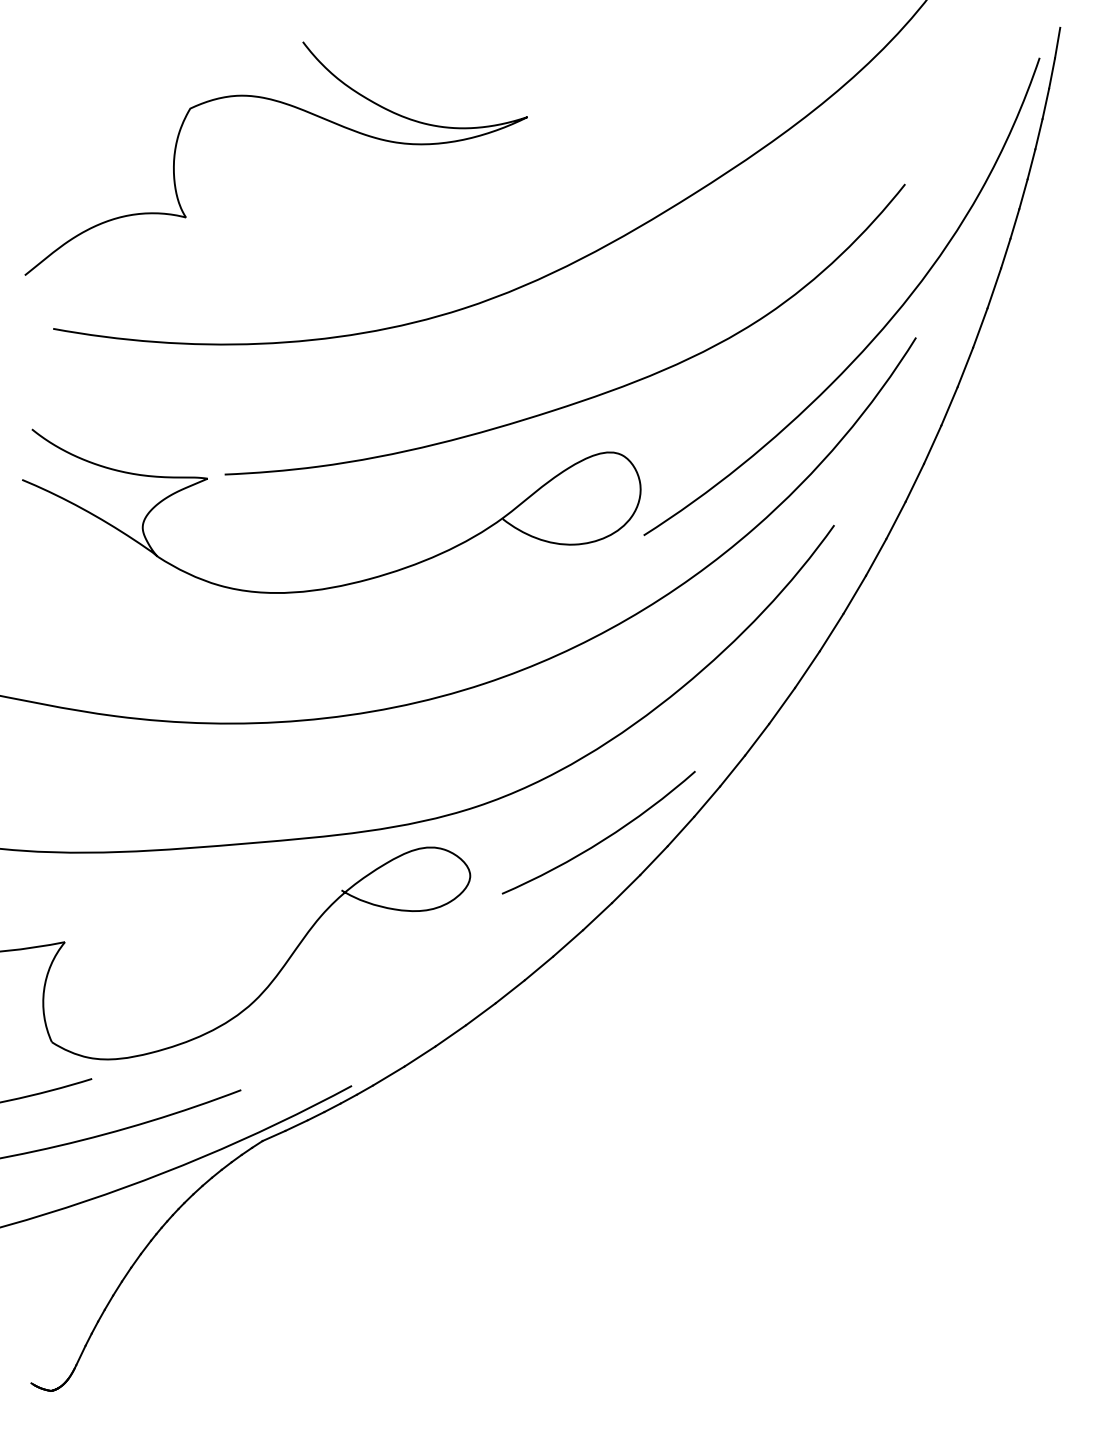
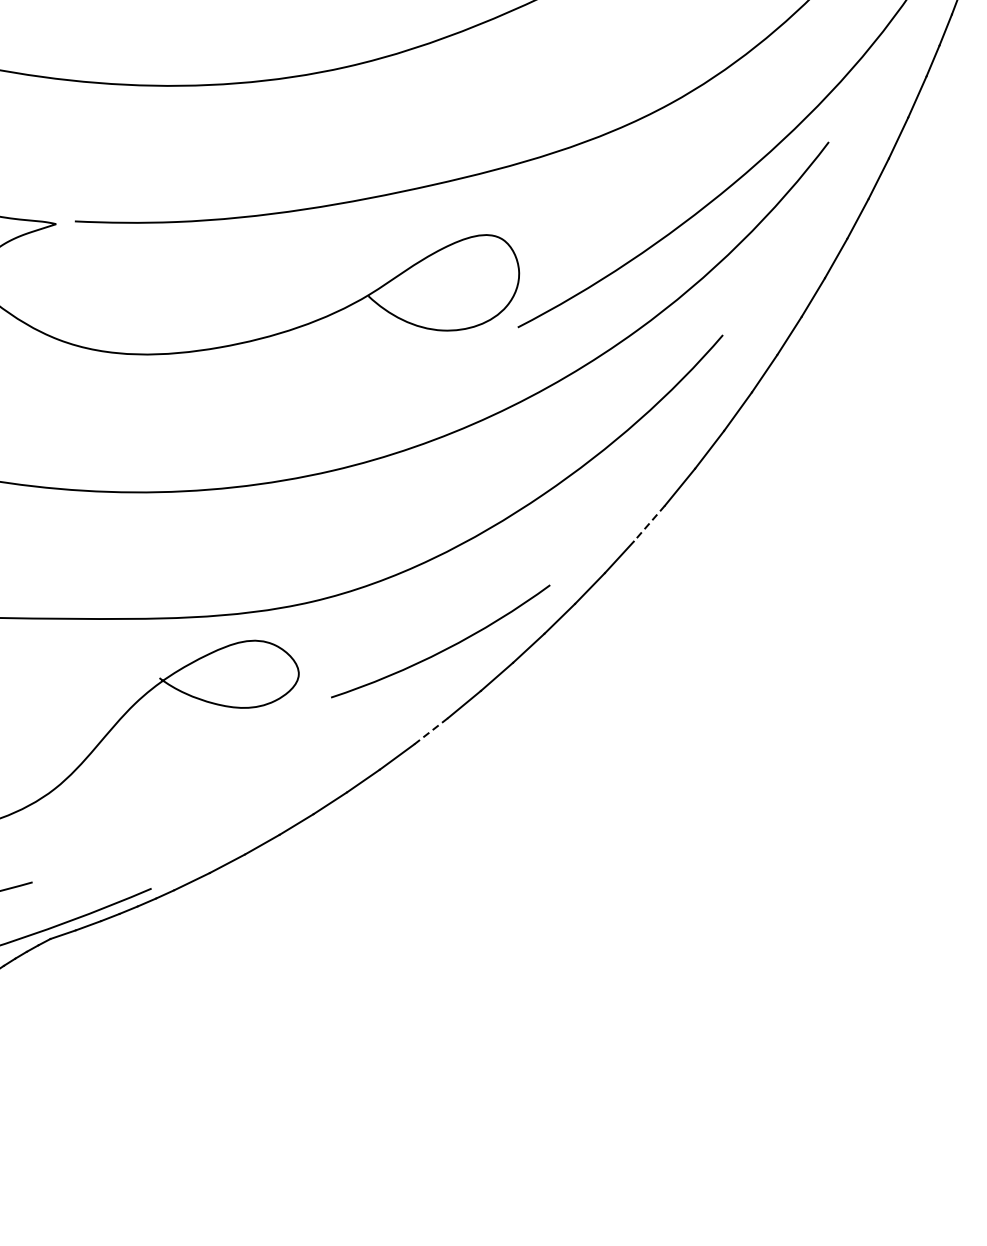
line: (781, 706) -> (648, 524), solid -> dashed
line: (597, 916) -> (431, 731), solid -> dashed

